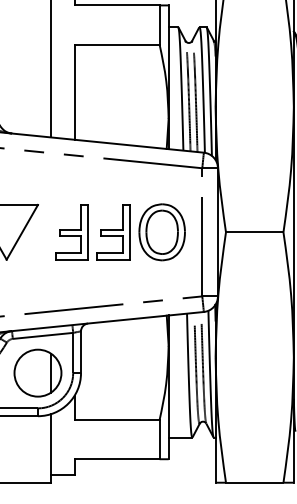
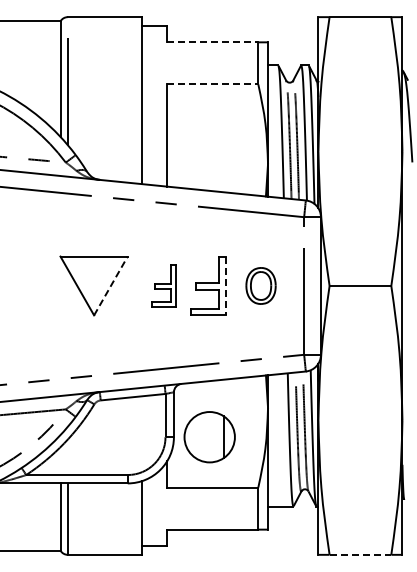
line: (116, 5) -> (212, 42), solid -> dashed
line: (116, 44) -> (212, 84), solid -> dashed
part: (72, 231) -> (164, 285), size x0.7
part: (161, 231) -> (260, 285), size x0.6
line: (21, 232) -> (110, 286), solid -> dashed
line: (129, 232) -> (226, 286), solid -> dashed
part: (37, 373) -> (209, 437), moved
line: (254, 482) -> (360, 554), solid -> dashed

